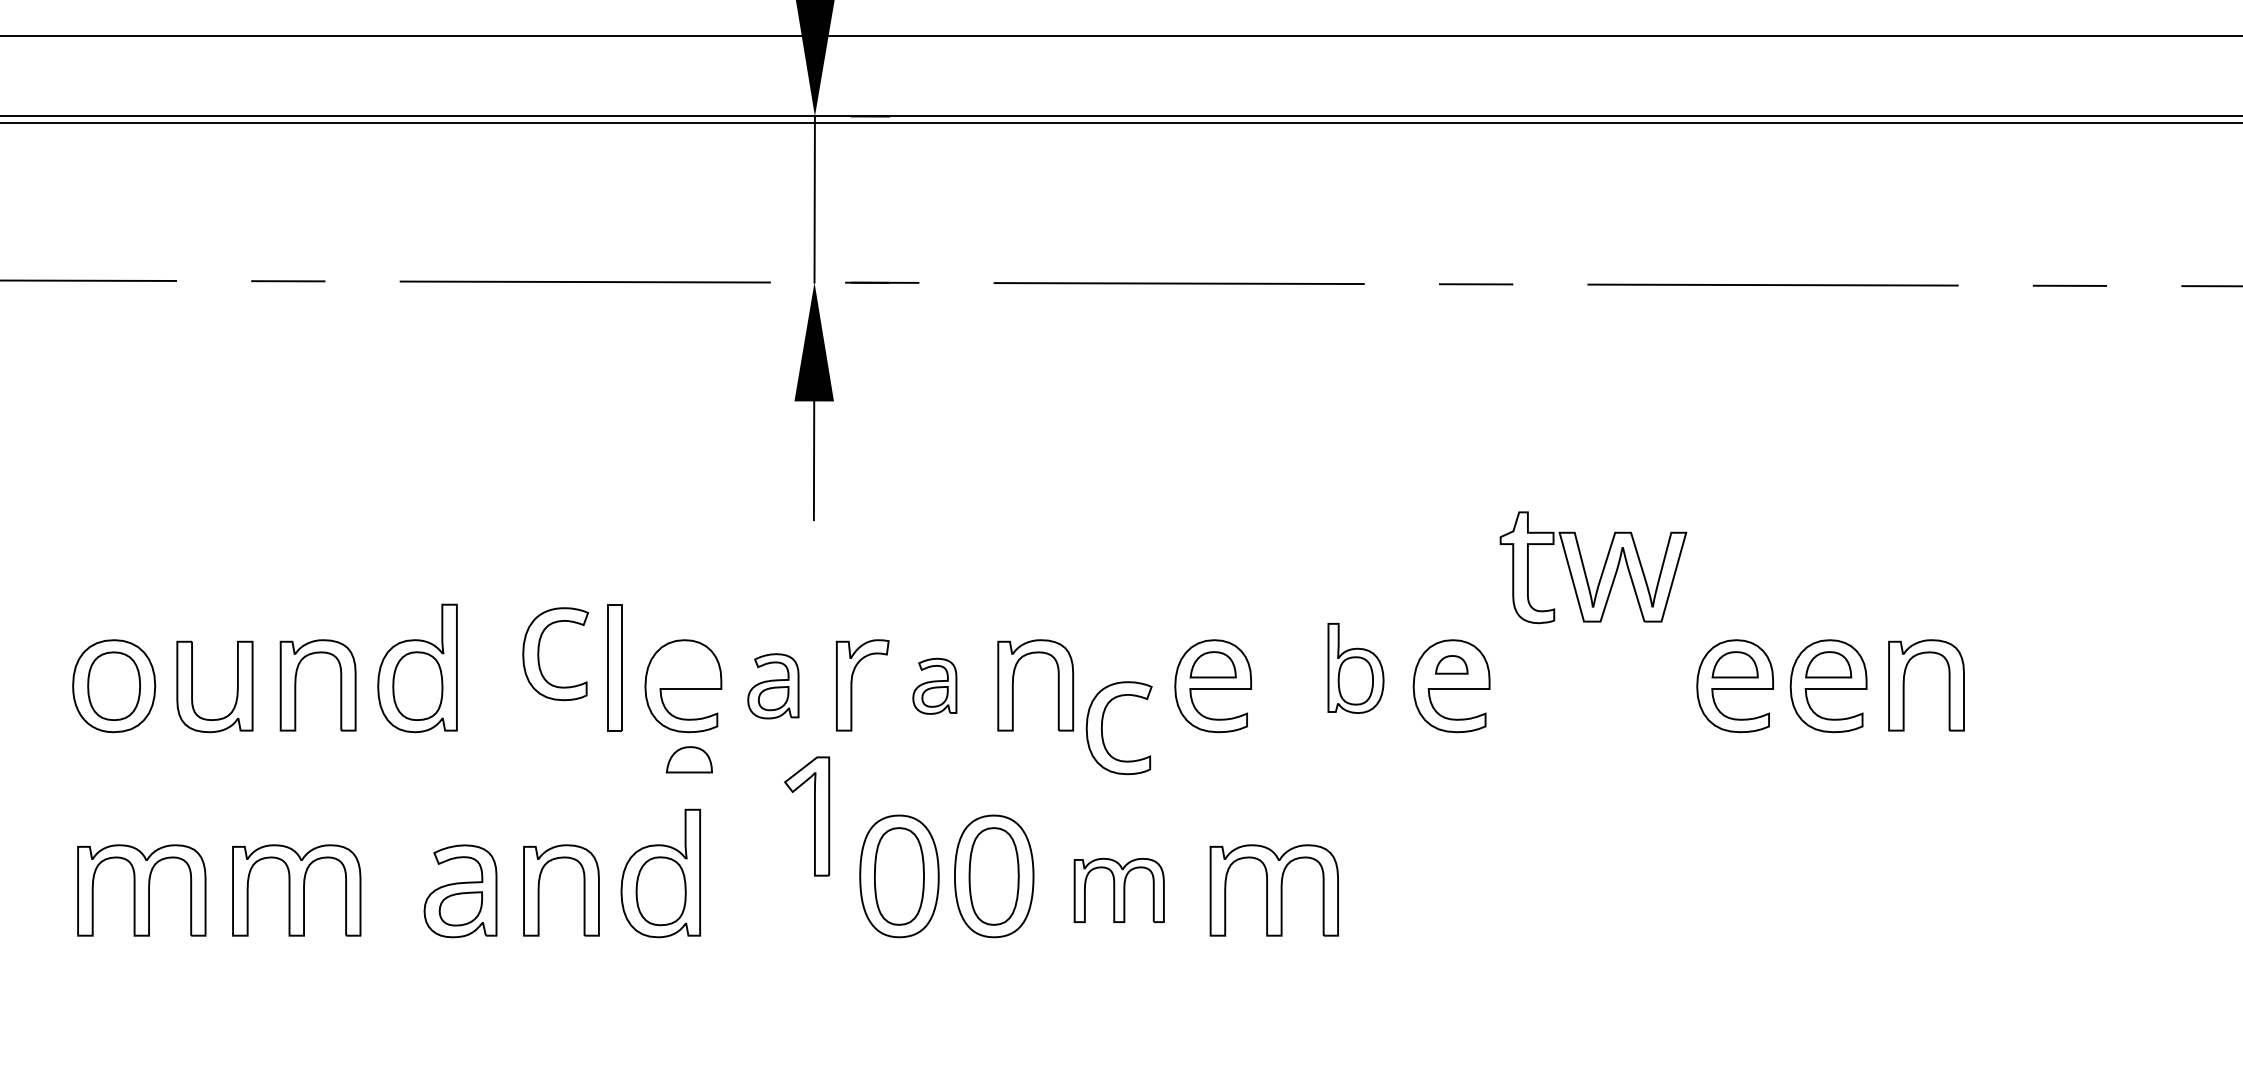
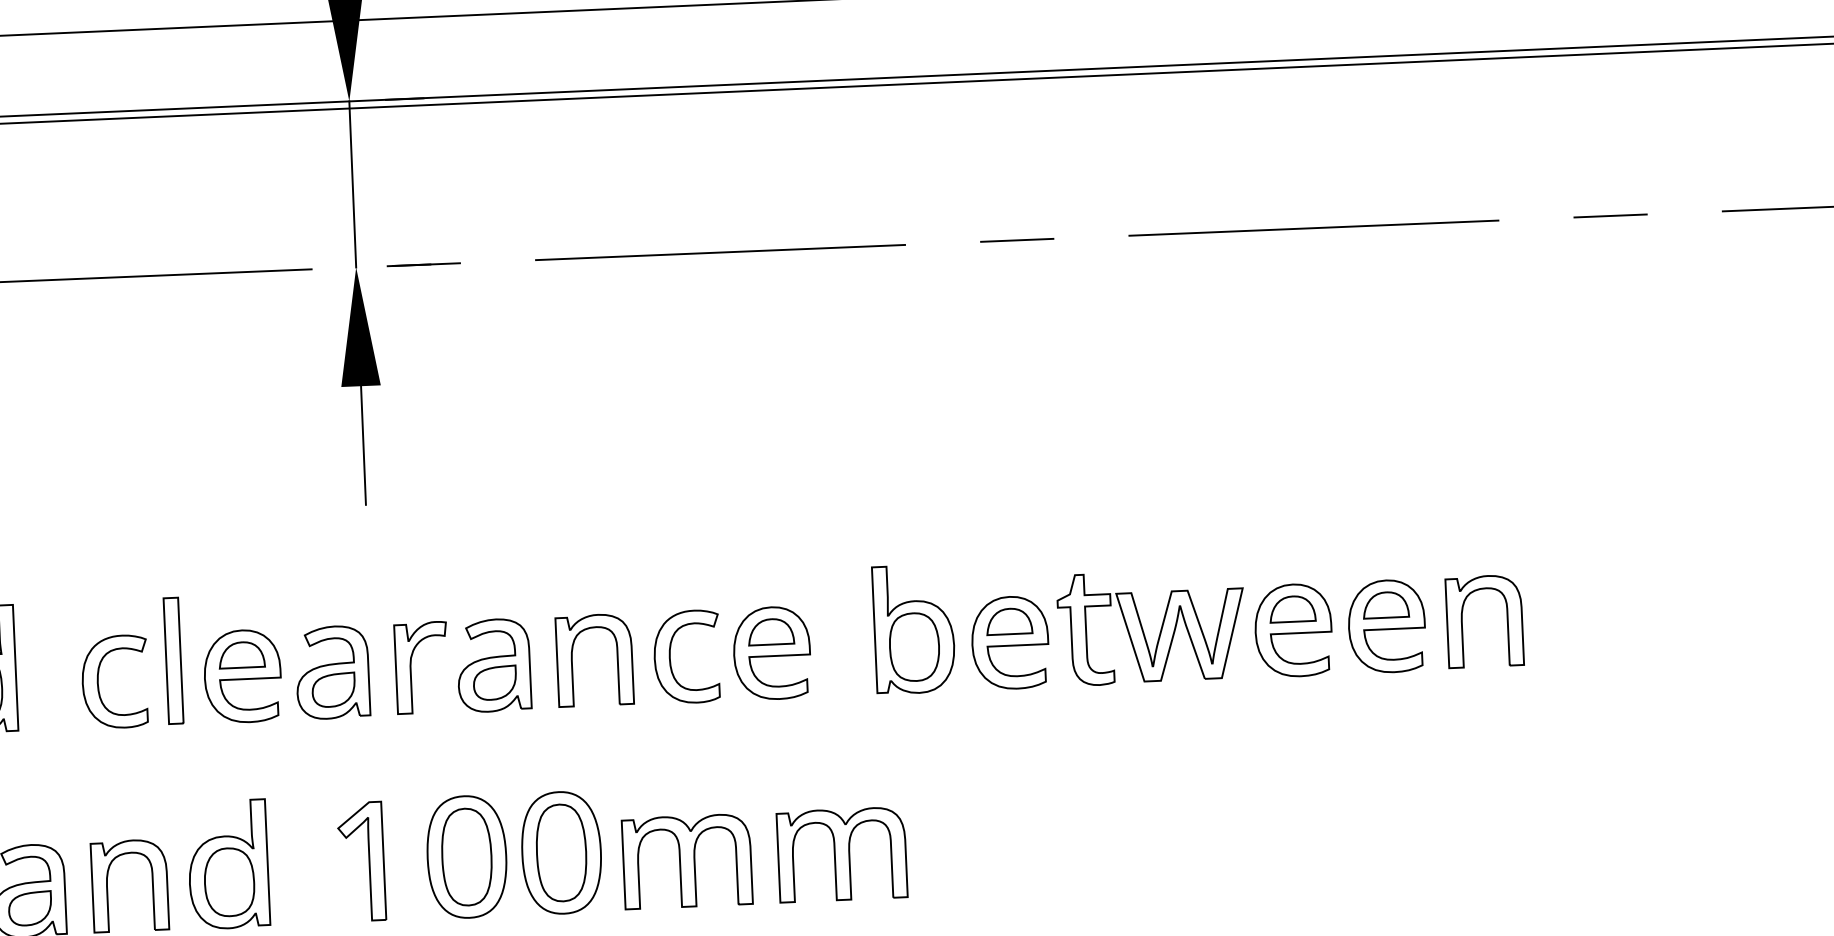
part: (1585, 569) -> (1143, 629), moved
part: (539, 654) -> (99, 683), moved
part: (1451, 664) -> (1009, 621), size x1.43
part: (1355, 668) -> (913, 629), size x1.43
part: (773, 686) -> (332, 672), size x1.43
part: (934, 686) -> (493, 665), size x1.67
part: (1102, 728) -> (670, 658), moved
part: (688, 759) -> (240, 654), moved
part: (814, 816) -> (369, 861), moved
part: (1118, 890) -> (686, 861), size x1.43

